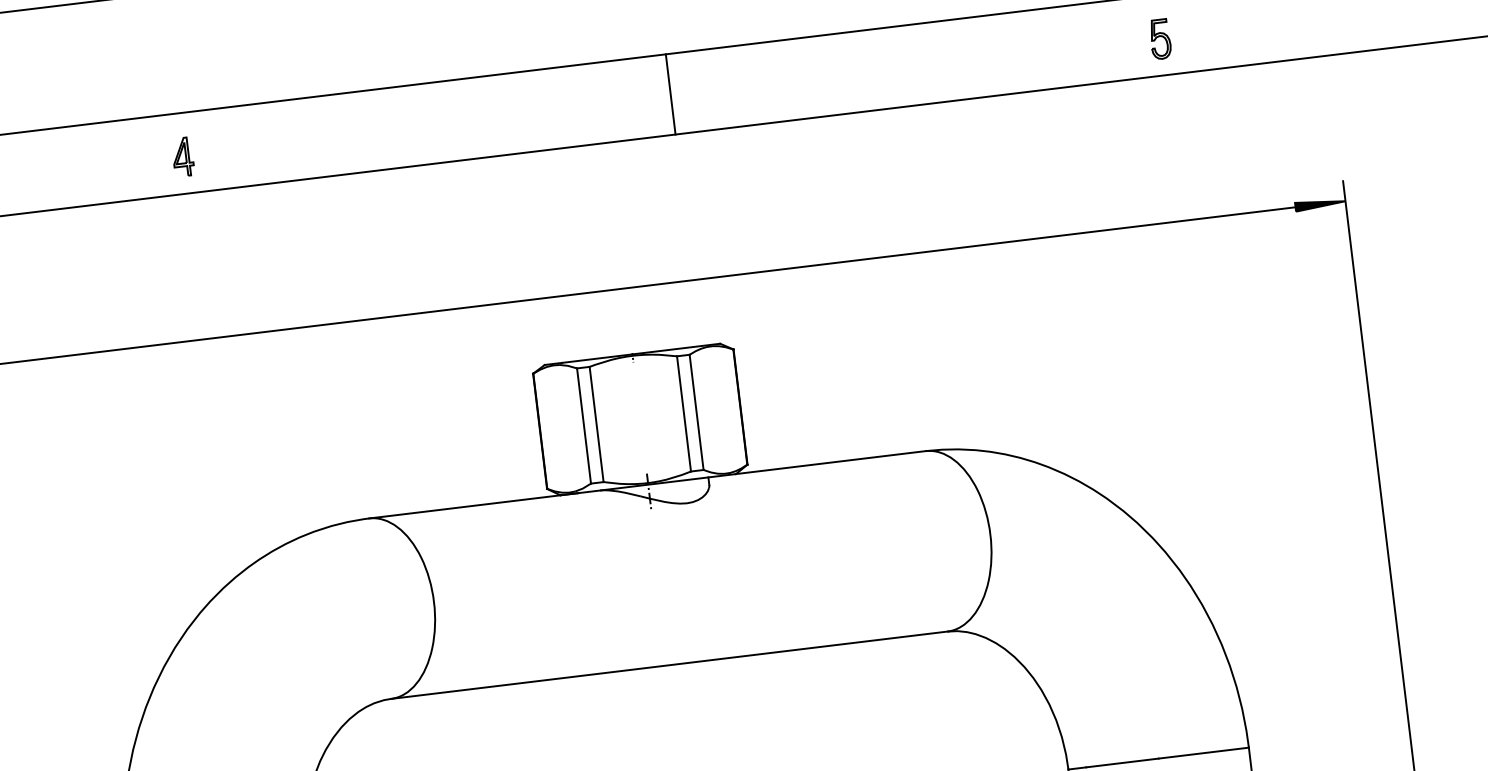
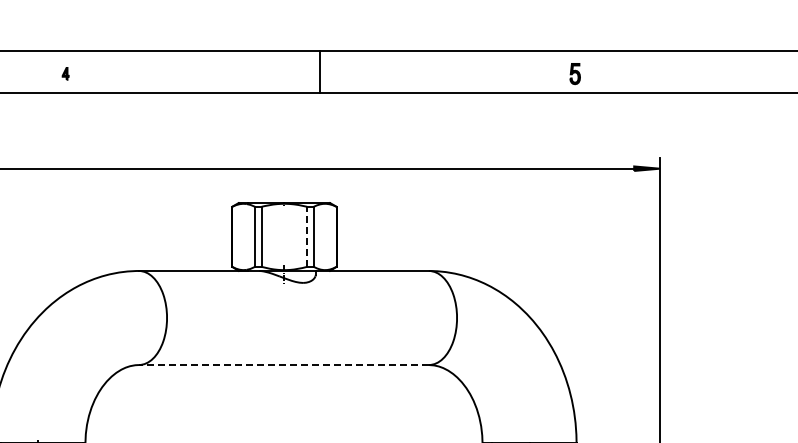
part: (182, 156) -> (65, 73), size x0.6
line: (684, 413) -> (307, 236), solid -> dashed
line: (668, 666) -> (283, 365), solid -> dashed

